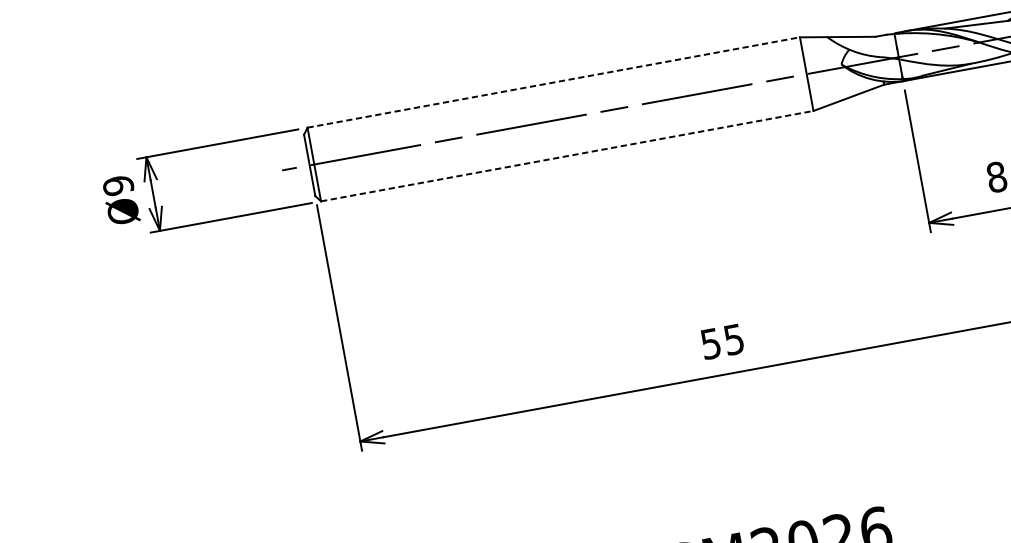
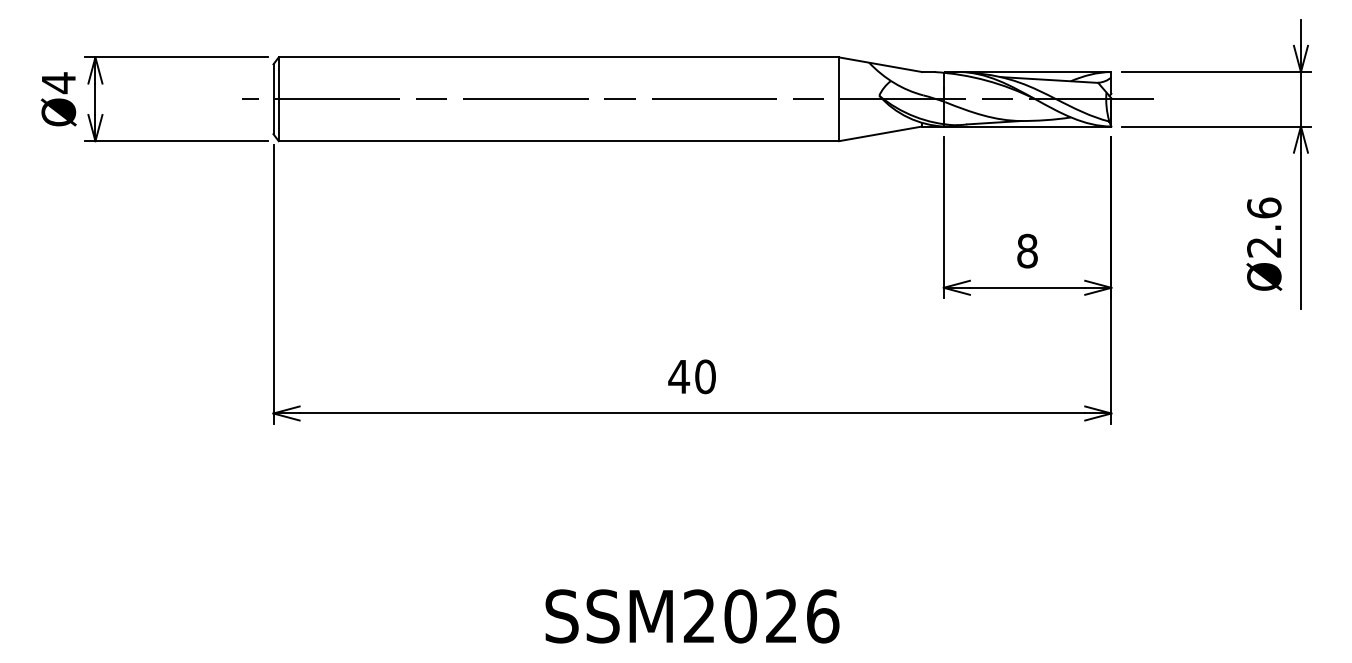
line: (554, 82) -> (559, 57), dashed -> solid
line: (567, 156) -> (559, 141), dashed -> solid
text: (118, 186) -> (58, 83), Ø9 -> Ø4
text: (721, 341) -> (691, 376), 55 -> 40

